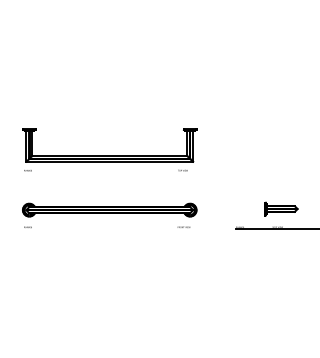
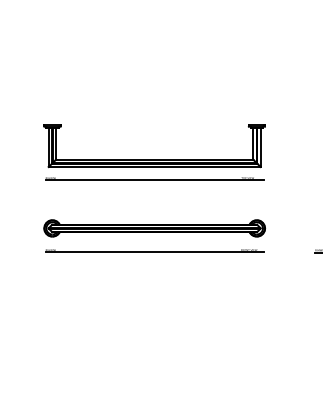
line: (109, 172) -> (154, 180), added
line: (109, 229) -> (154, 253), added

